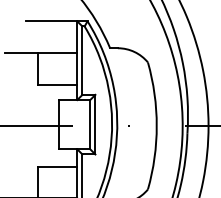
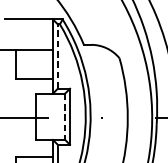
line: (82, 60) -> (57, 56), solid -> dashed
line: (90, 124) -> (65, 116), solid -> dashed

